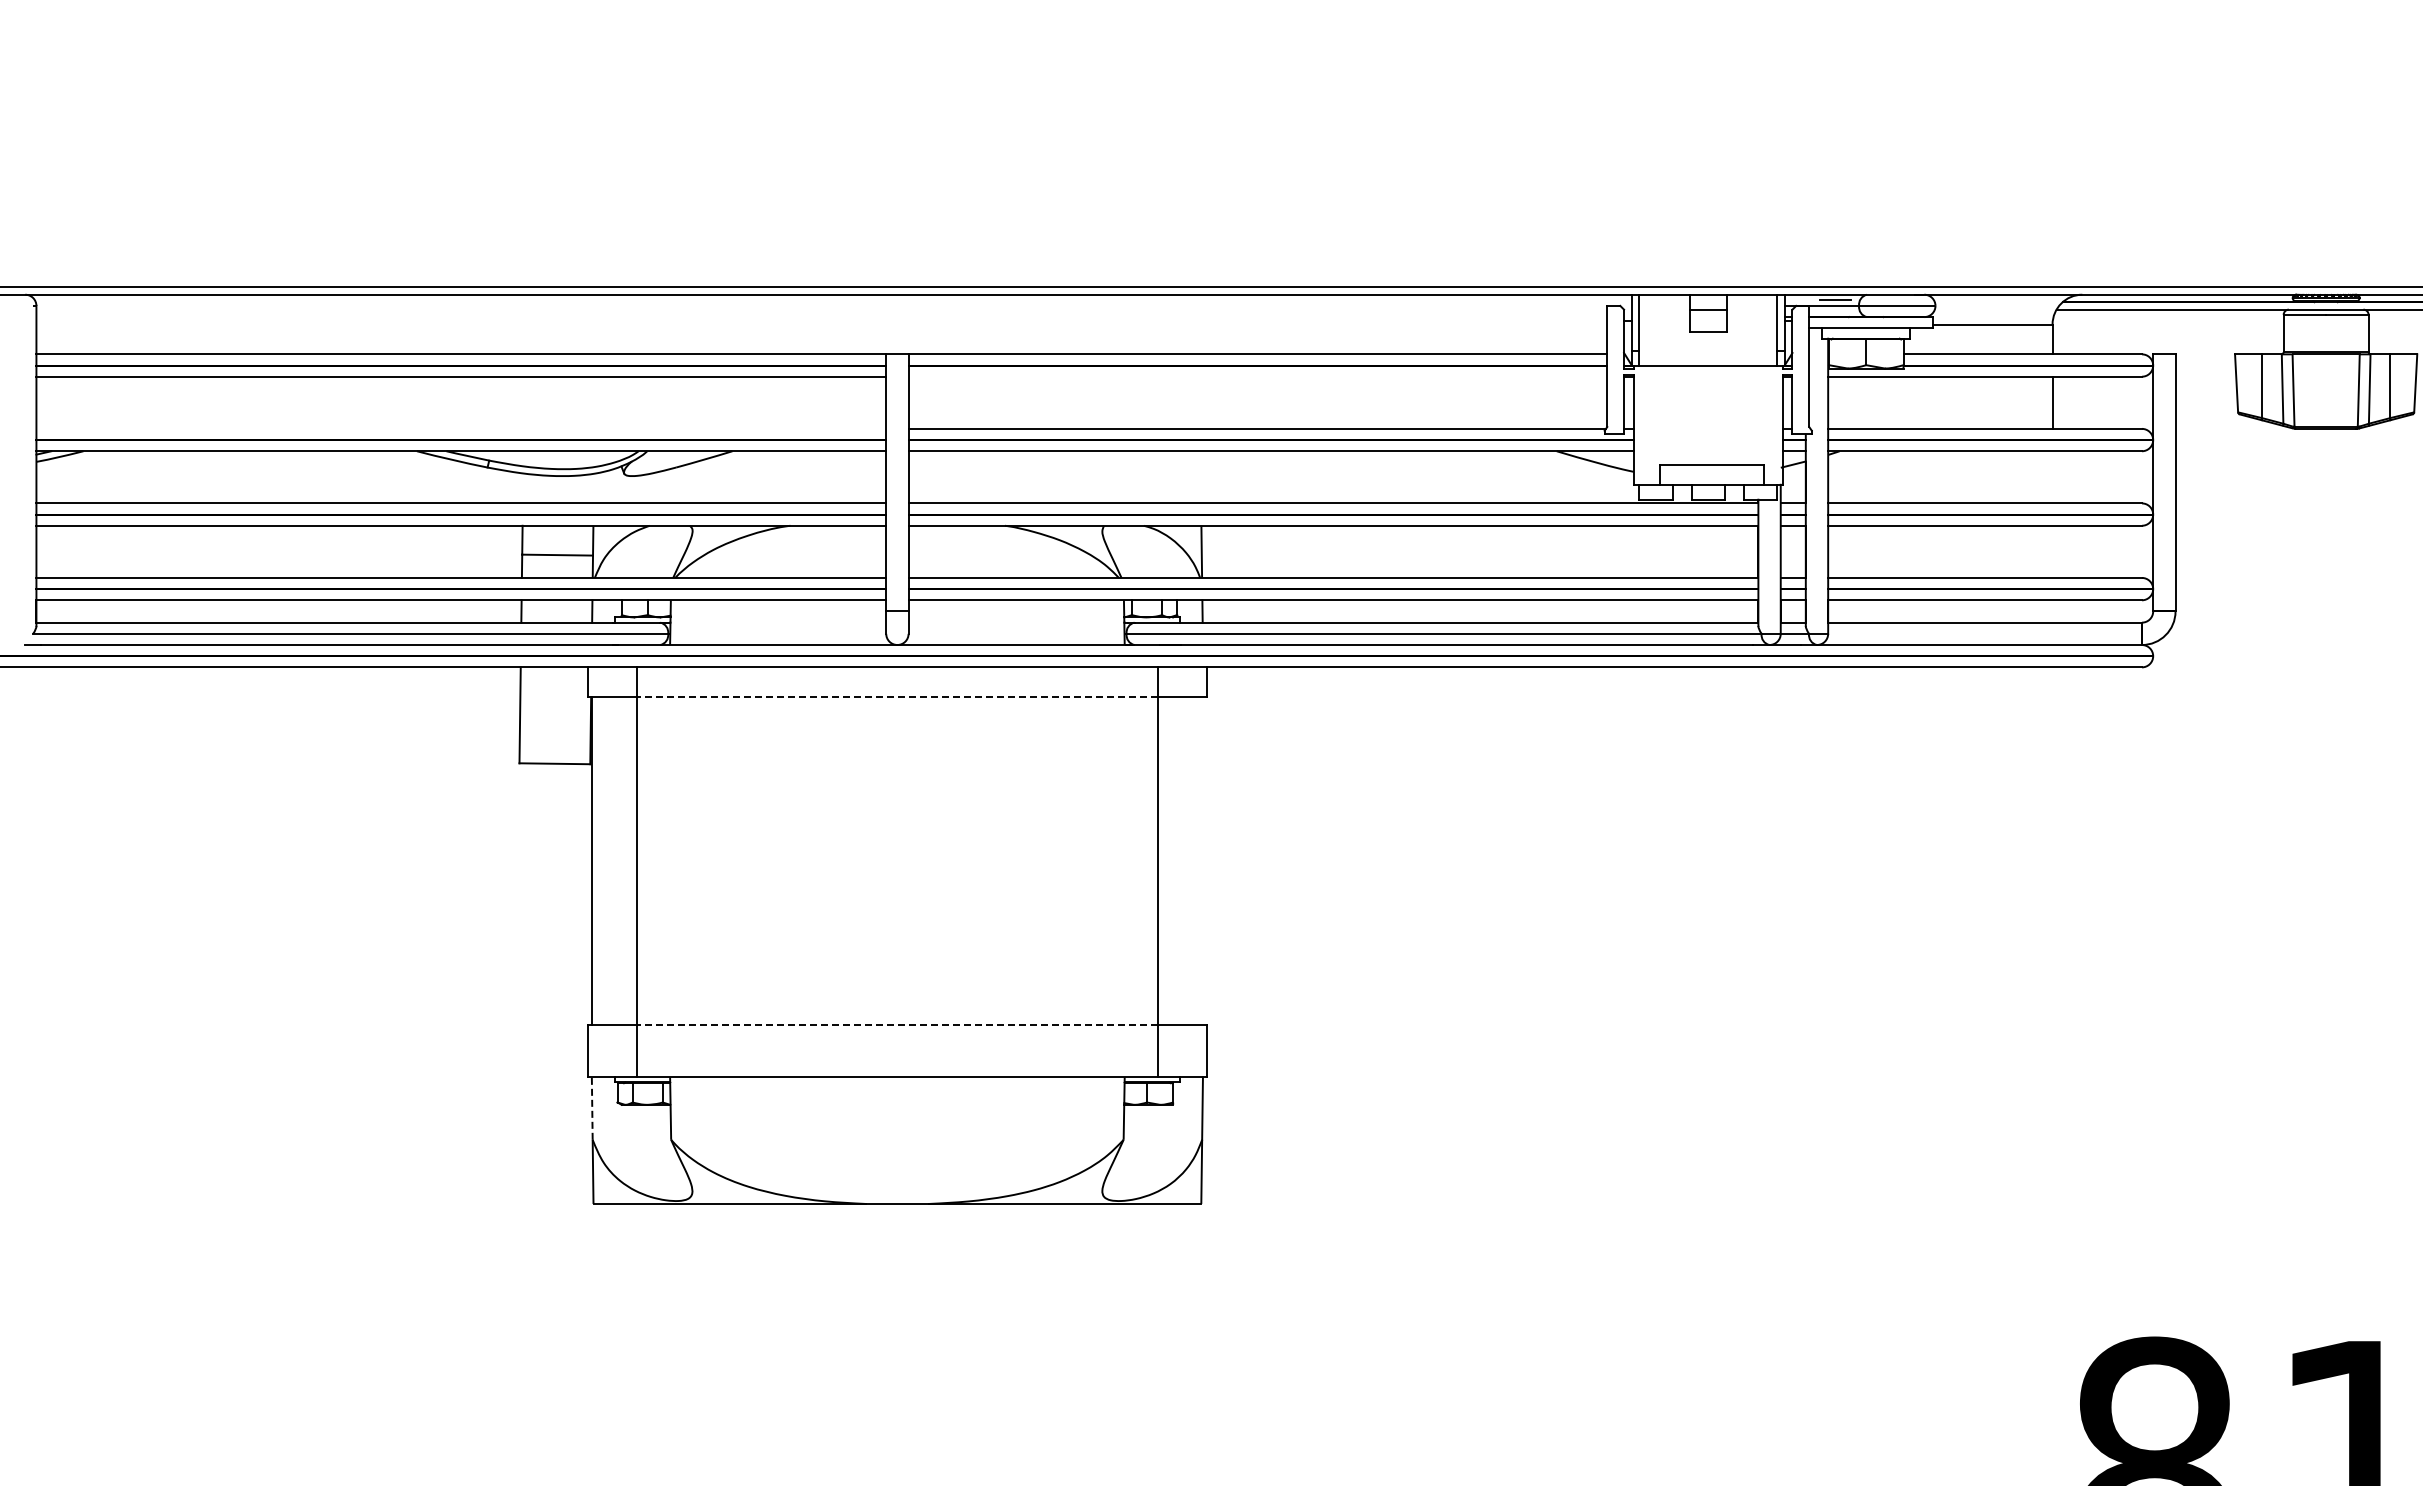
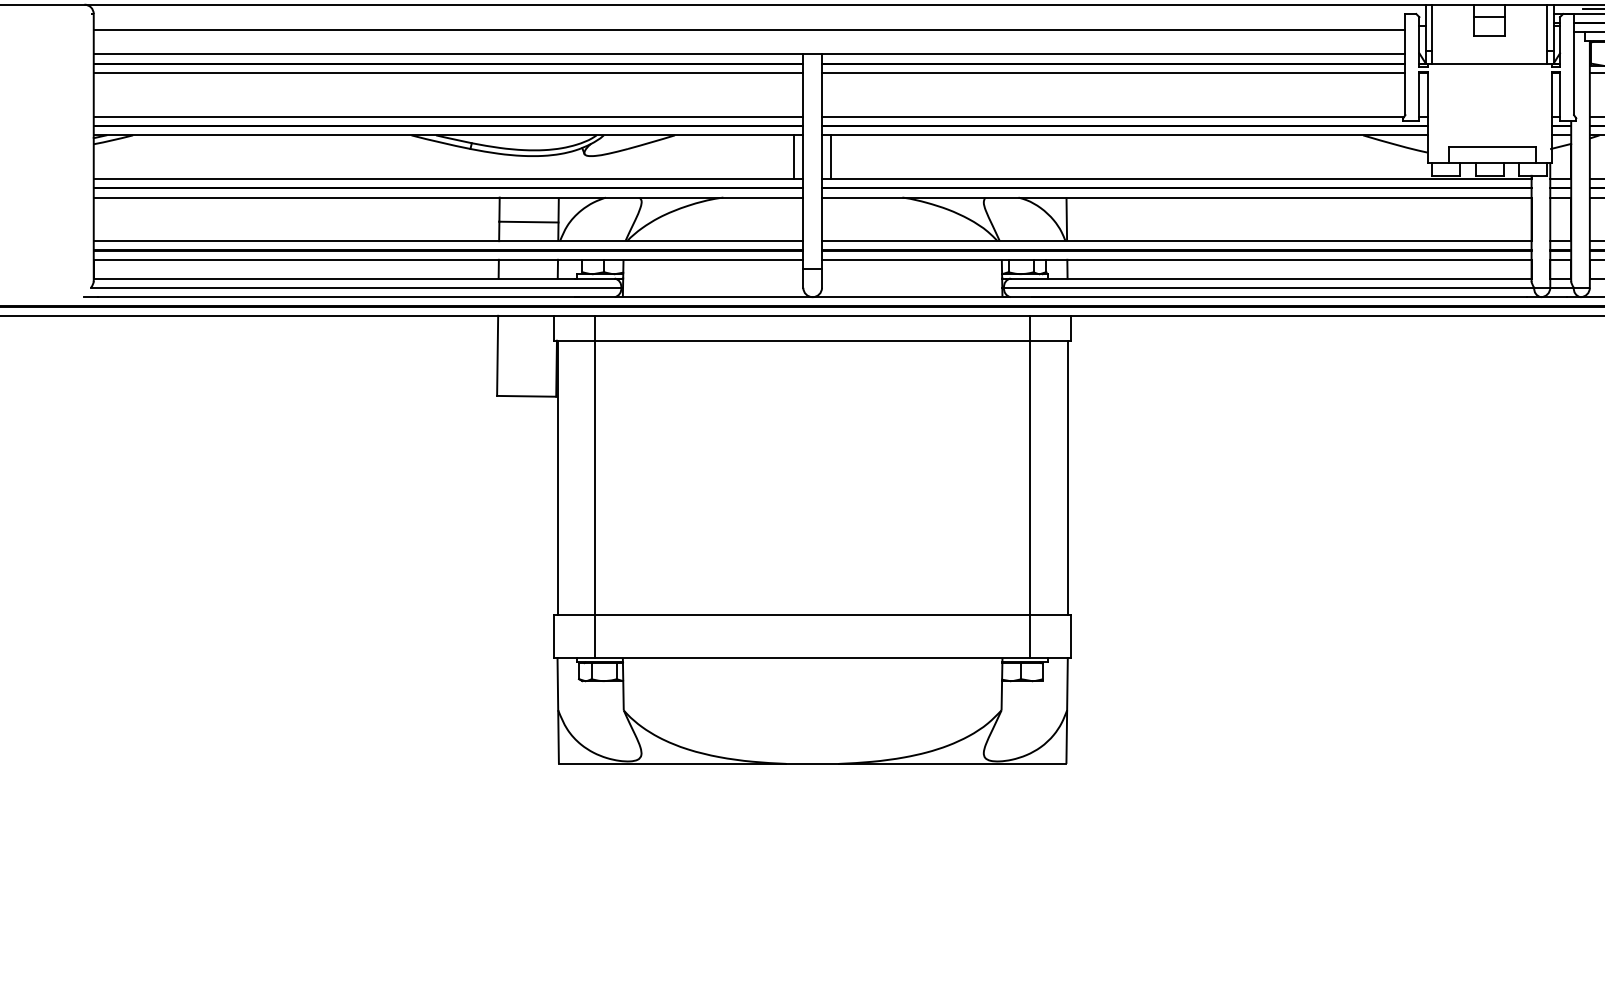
line: (821, 324) -> (749, 29), added
line: (1257, 376) -> (1113, 72), added
line: (461, 428) -> (448, 116), added
line: (875, 477) -> (794, 157), added
line: (919, 477) -> (831, 157), added
line: (897, 697) -> (812, 340), dashed -> solid
line: (1202, 861) -> (1067, 477), added
line: (897, 1025) -> (812, 614), dashed -> solid
line: (592, 1108) -> (558, 684), dashed -> solid

